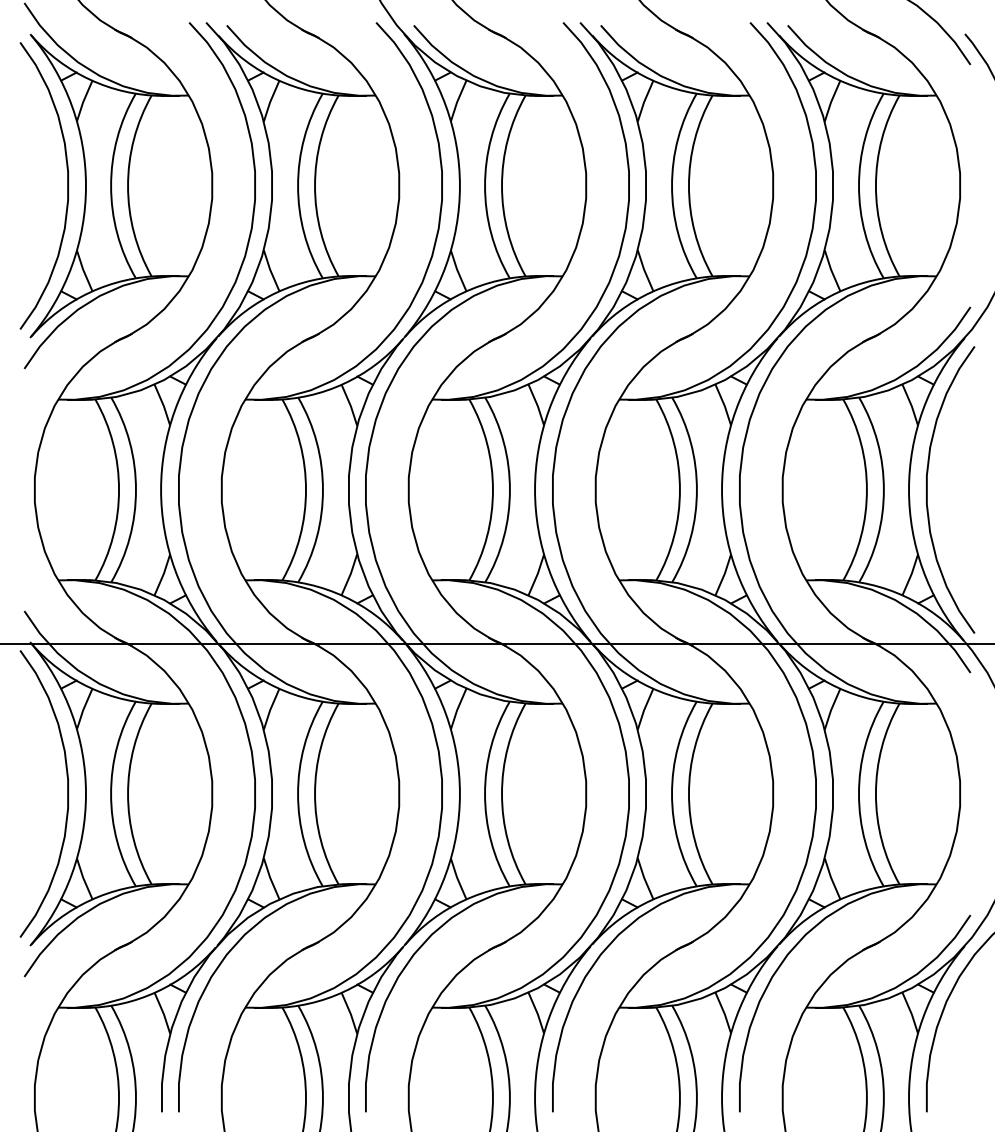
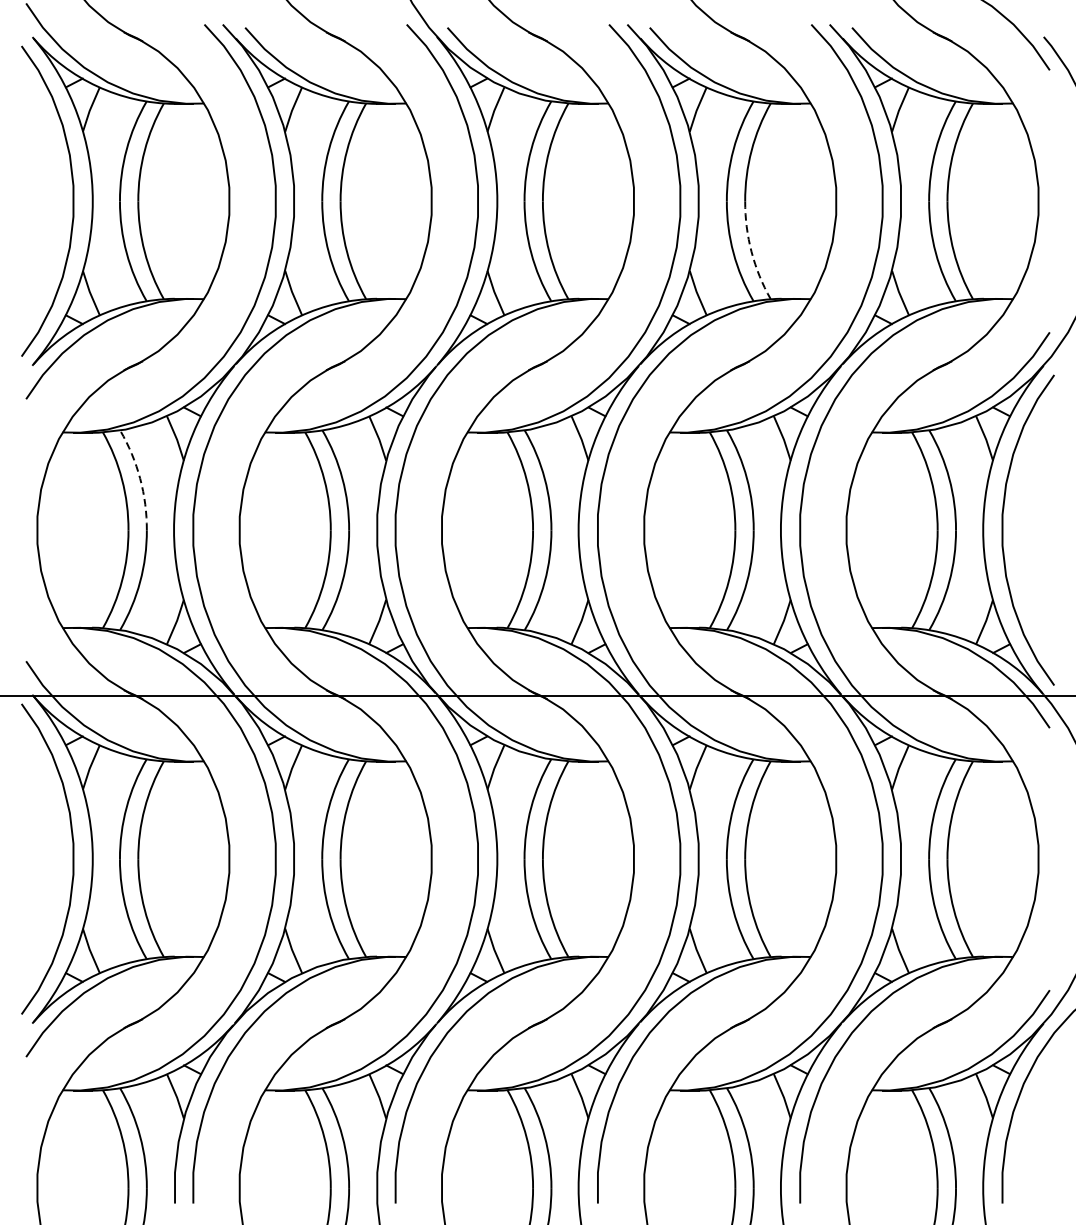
arc: (694, 232) -> (751, 251), solid -> dashed
arc: (129, 442) -> (139, 478), solid -> dashed

